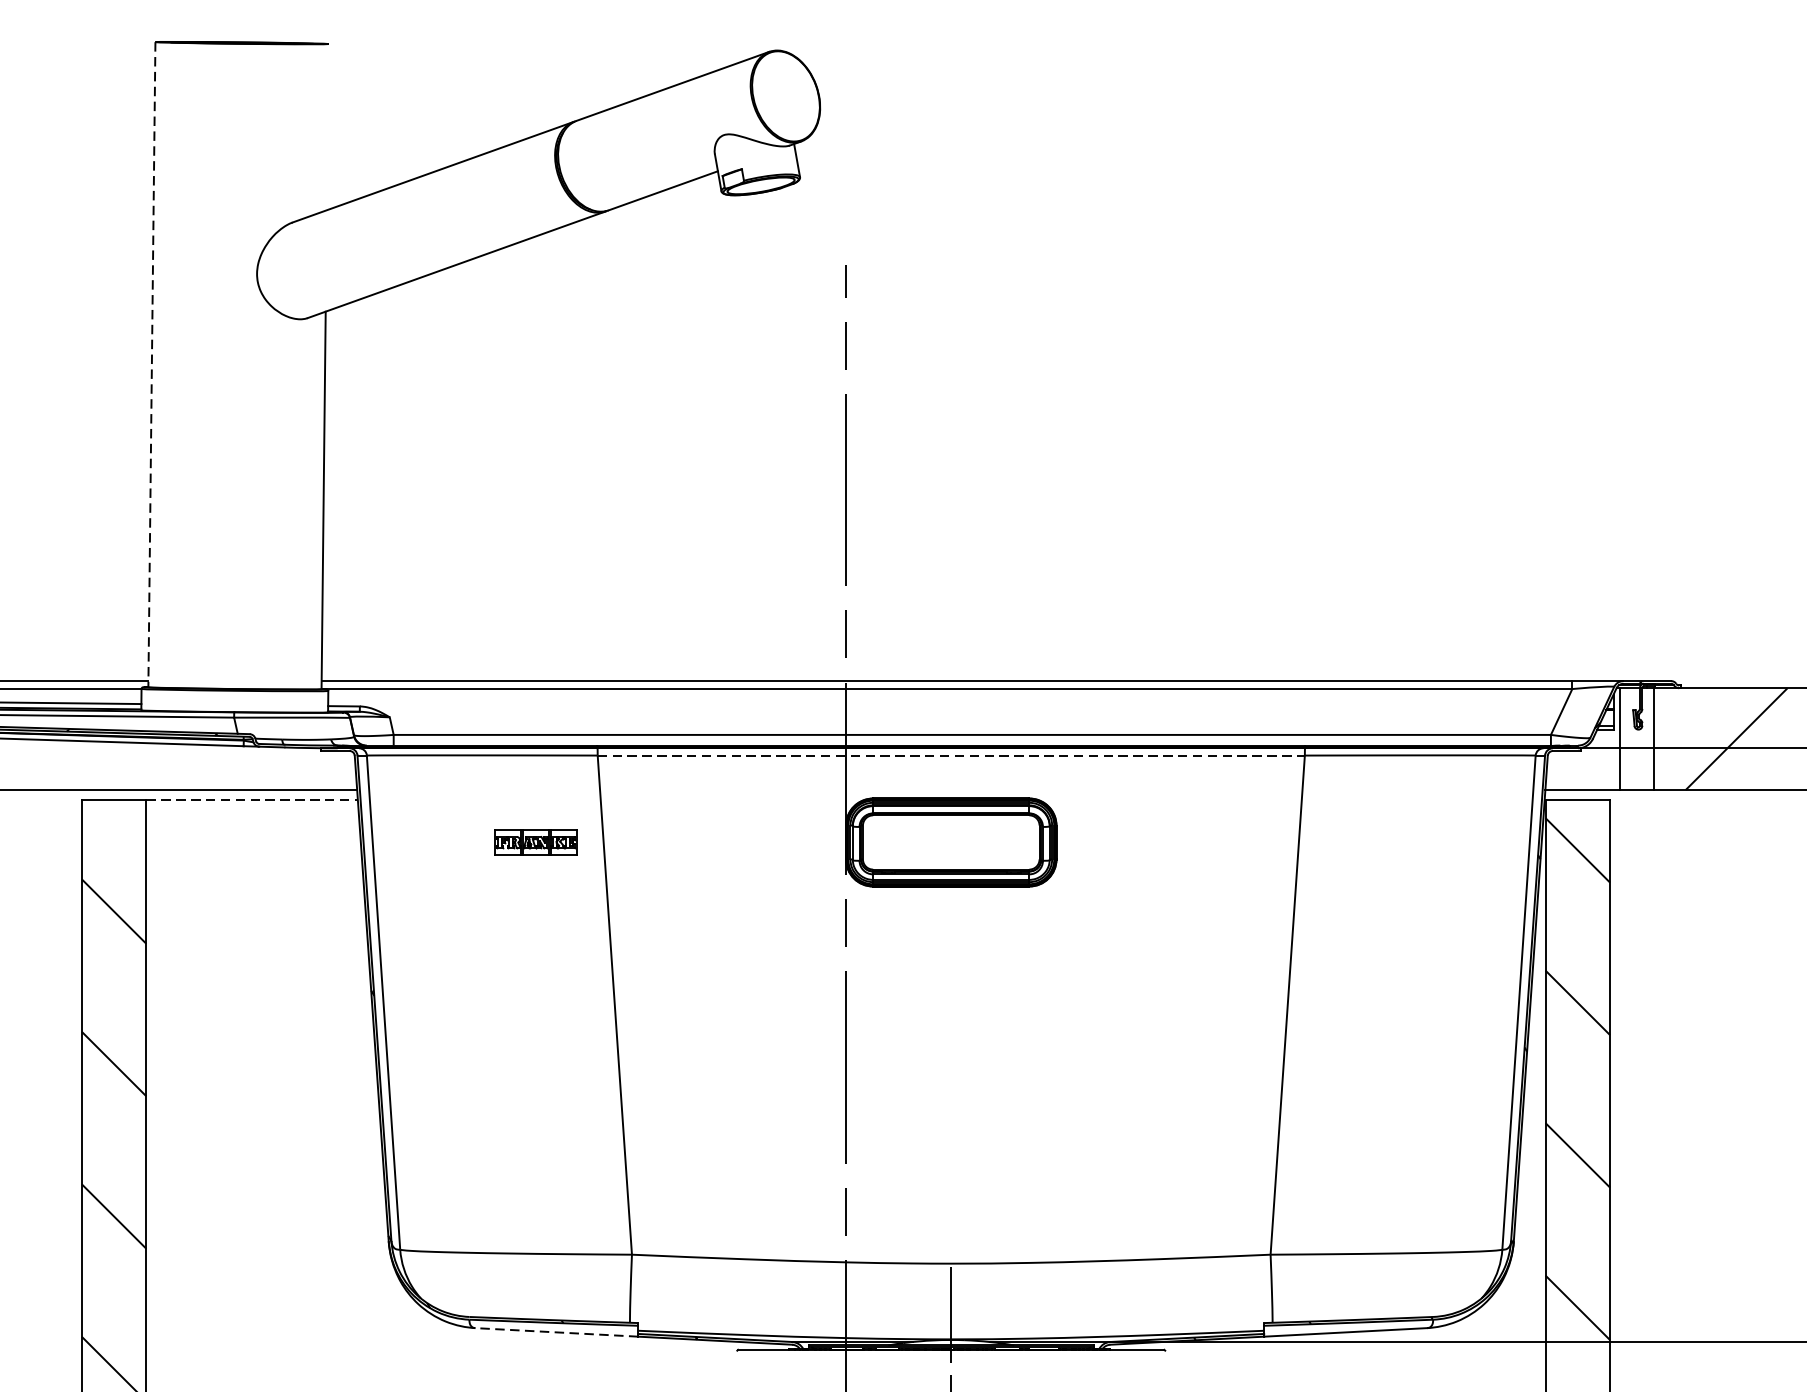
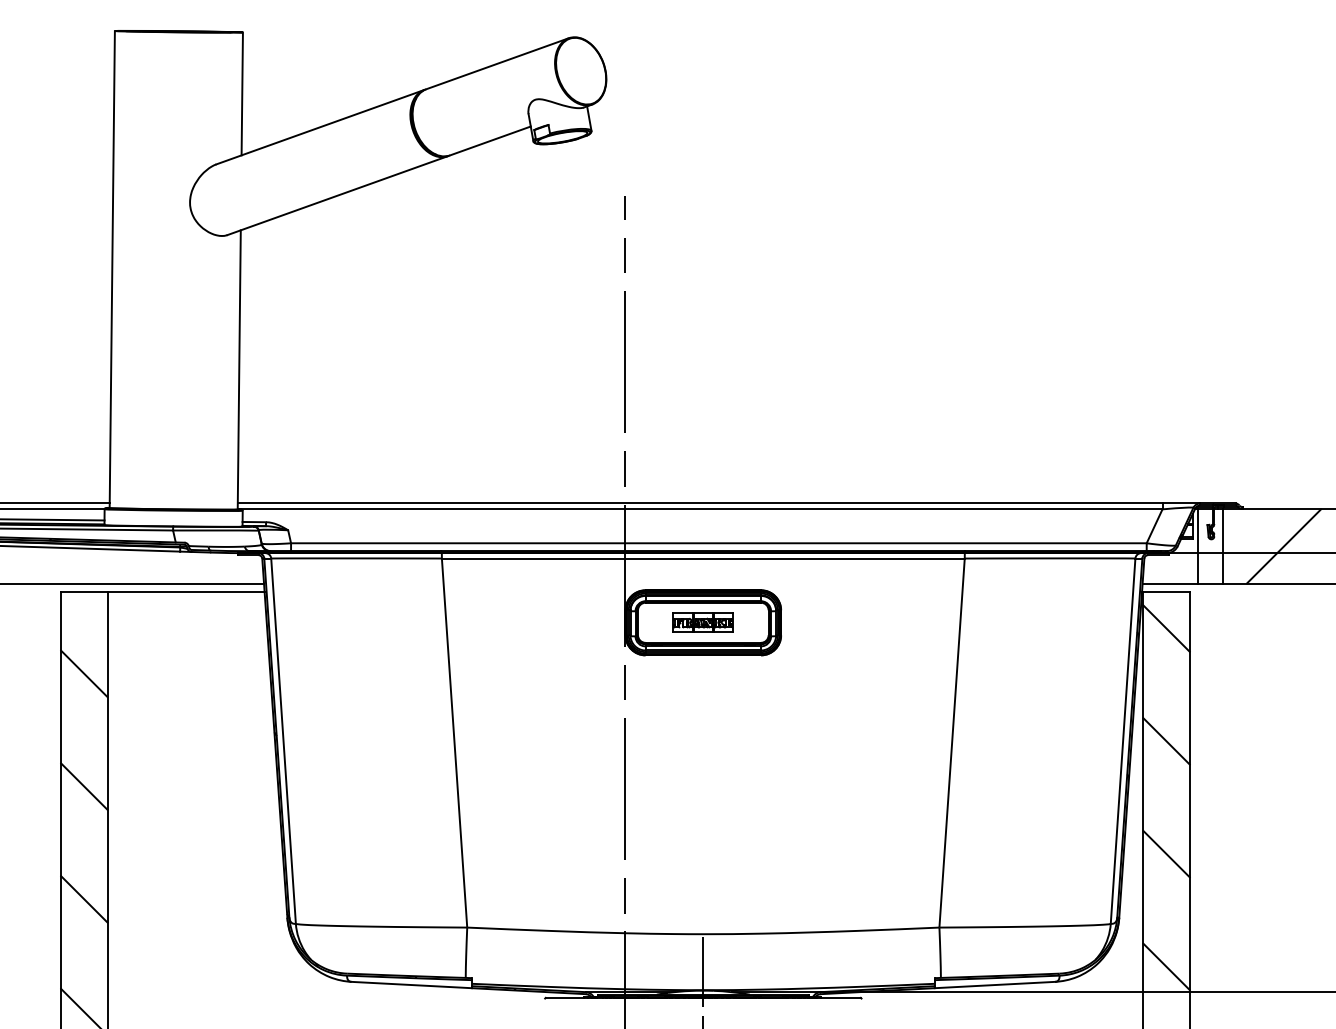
line: (326, 126) -> (241, 93), added
line: (152, 364) -> (112, 269), dashed -> solid
line: (951, 755) -> (703, 558), dashed -> solid
line: (252, 800) -> (186, 591), dashed -> solid
part: (534, 842) -> (702, 622), moved
line: (556, 1333) -> (411, 985), dashed -> solid

